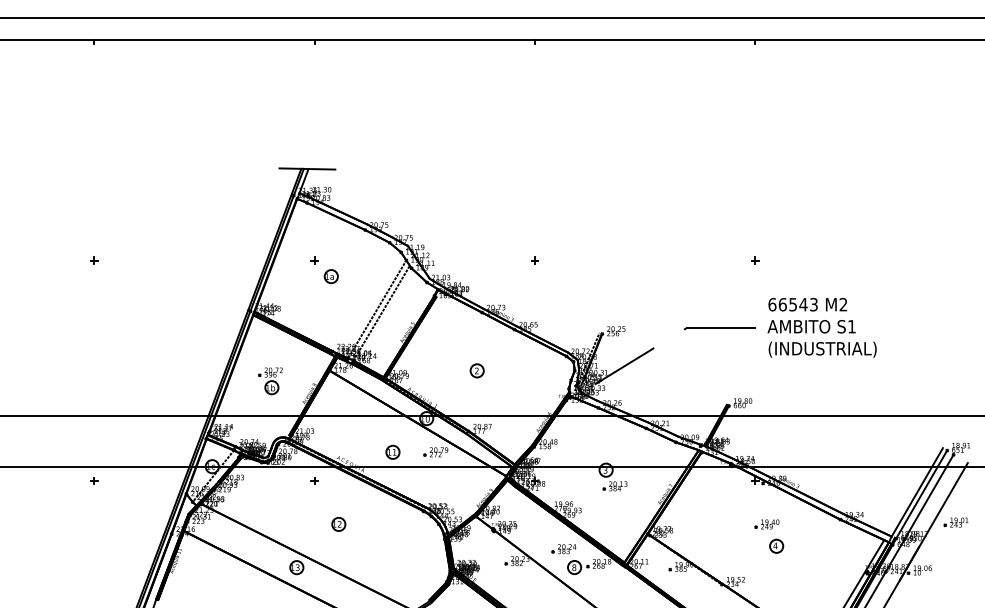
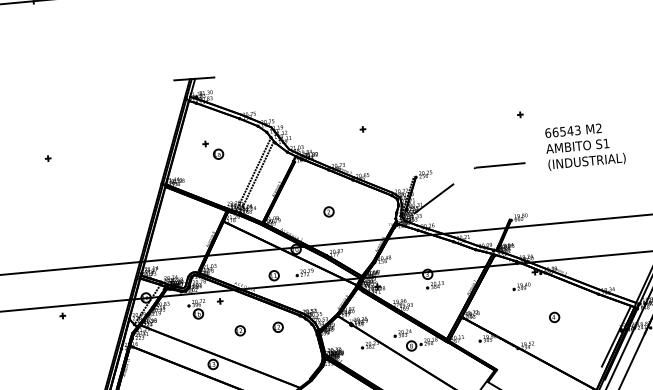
text: (821, 327) -> (584, 146), moved
part: (270, 381) -> (197, 309), moved
part: (391, 524) -> (277, 327), added
part: (766, 524) -> (521, 286), moved

